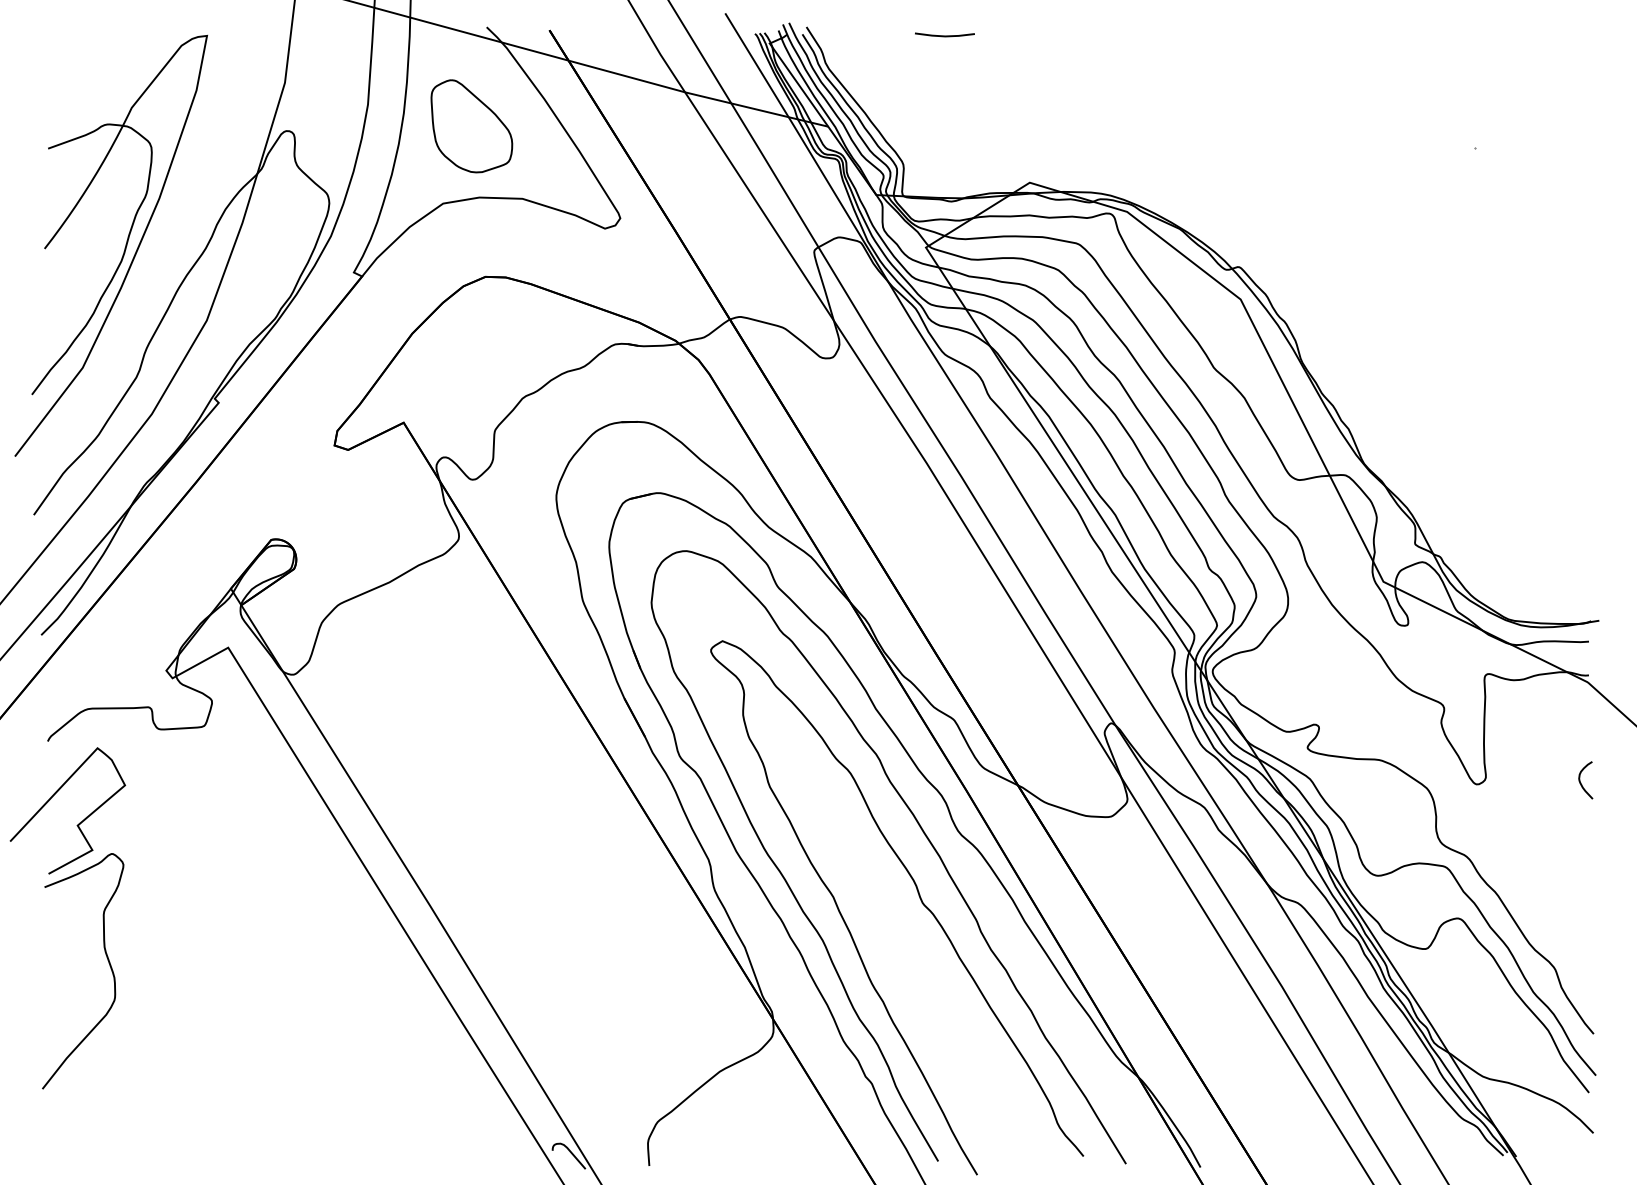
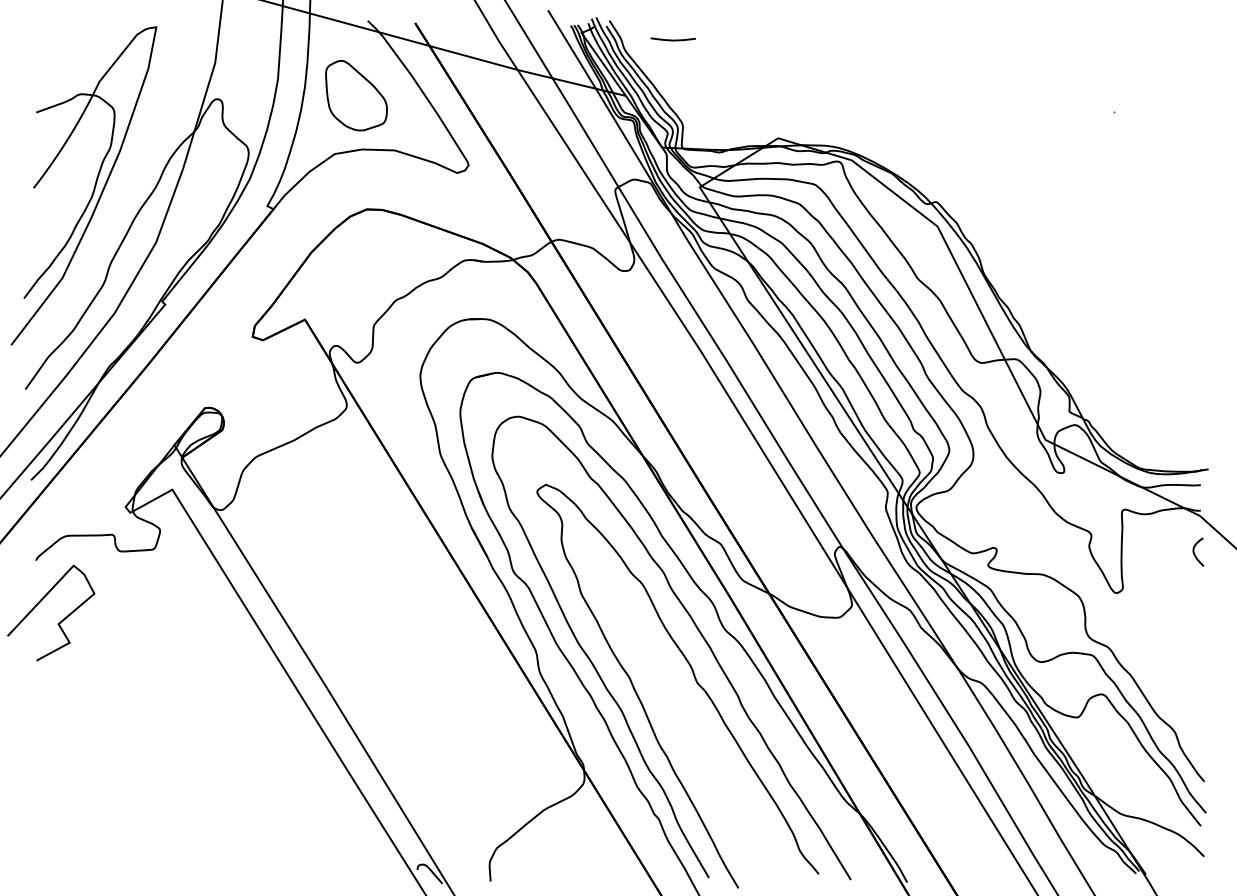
line: (944, 35) -> (672, 39), moved
curve: (1581, 782) -> (1195, 553), moved
curve: (108, 963) -> (81, 728), removed

